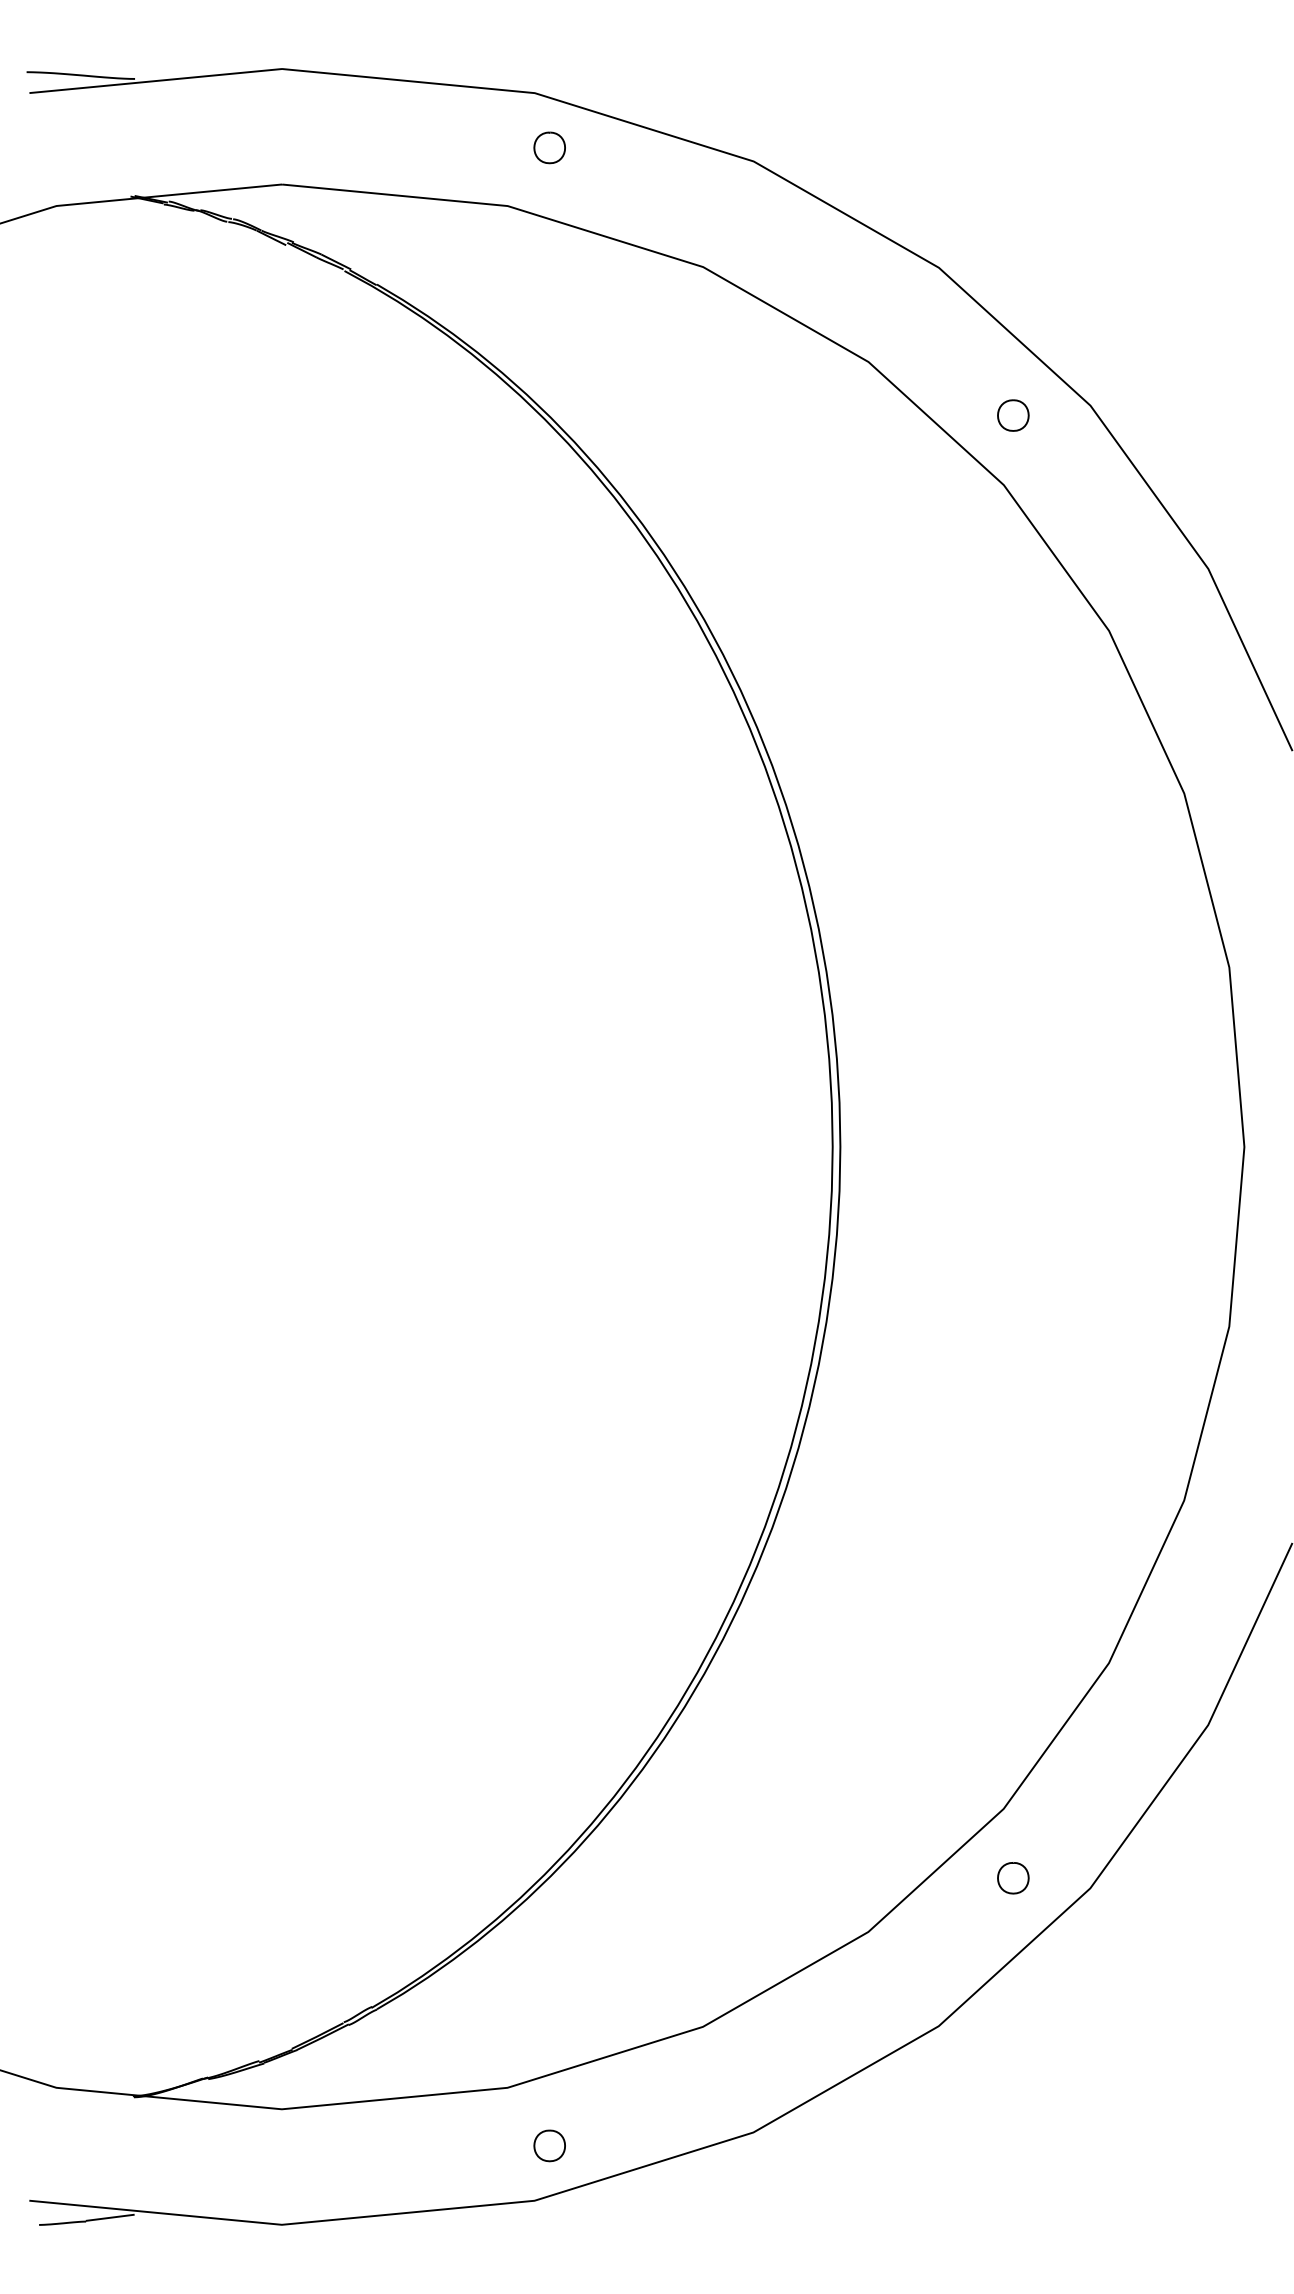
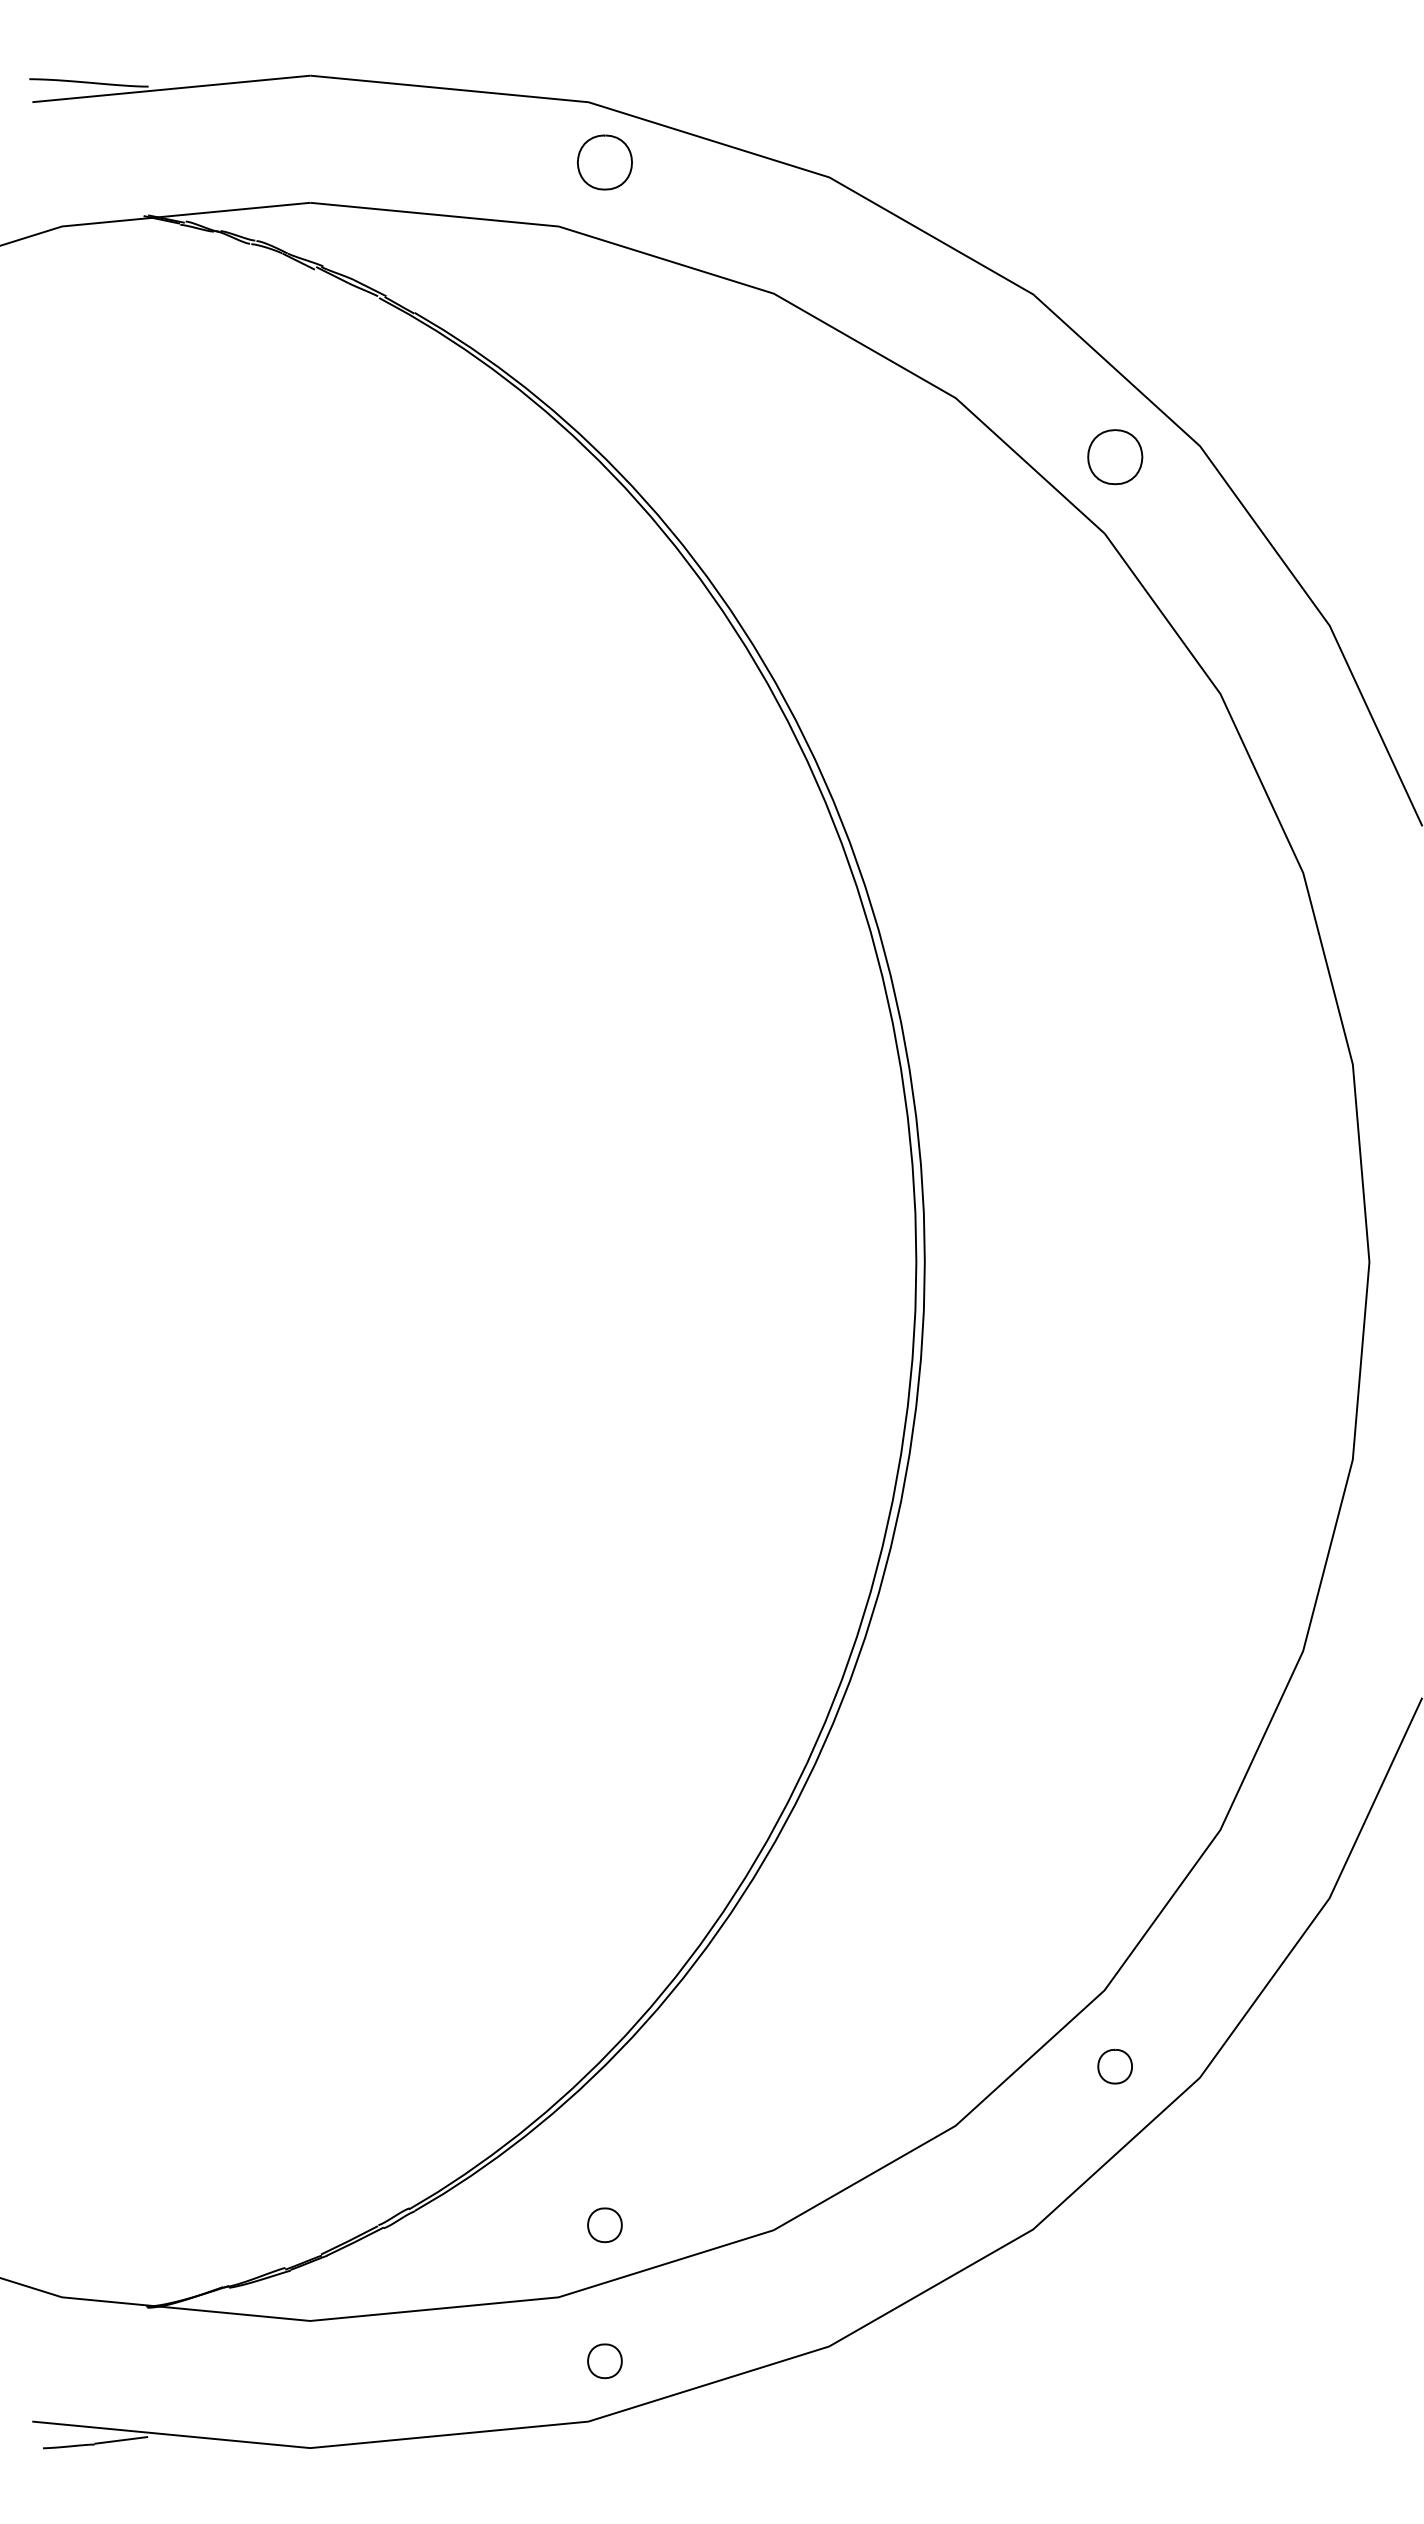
part: (549, 147) -> (604, 162), size x1.6
part: (1012, 415) -> (1114, 456), size x1.6
part: (549, 2022) -> (604, 2225), added

